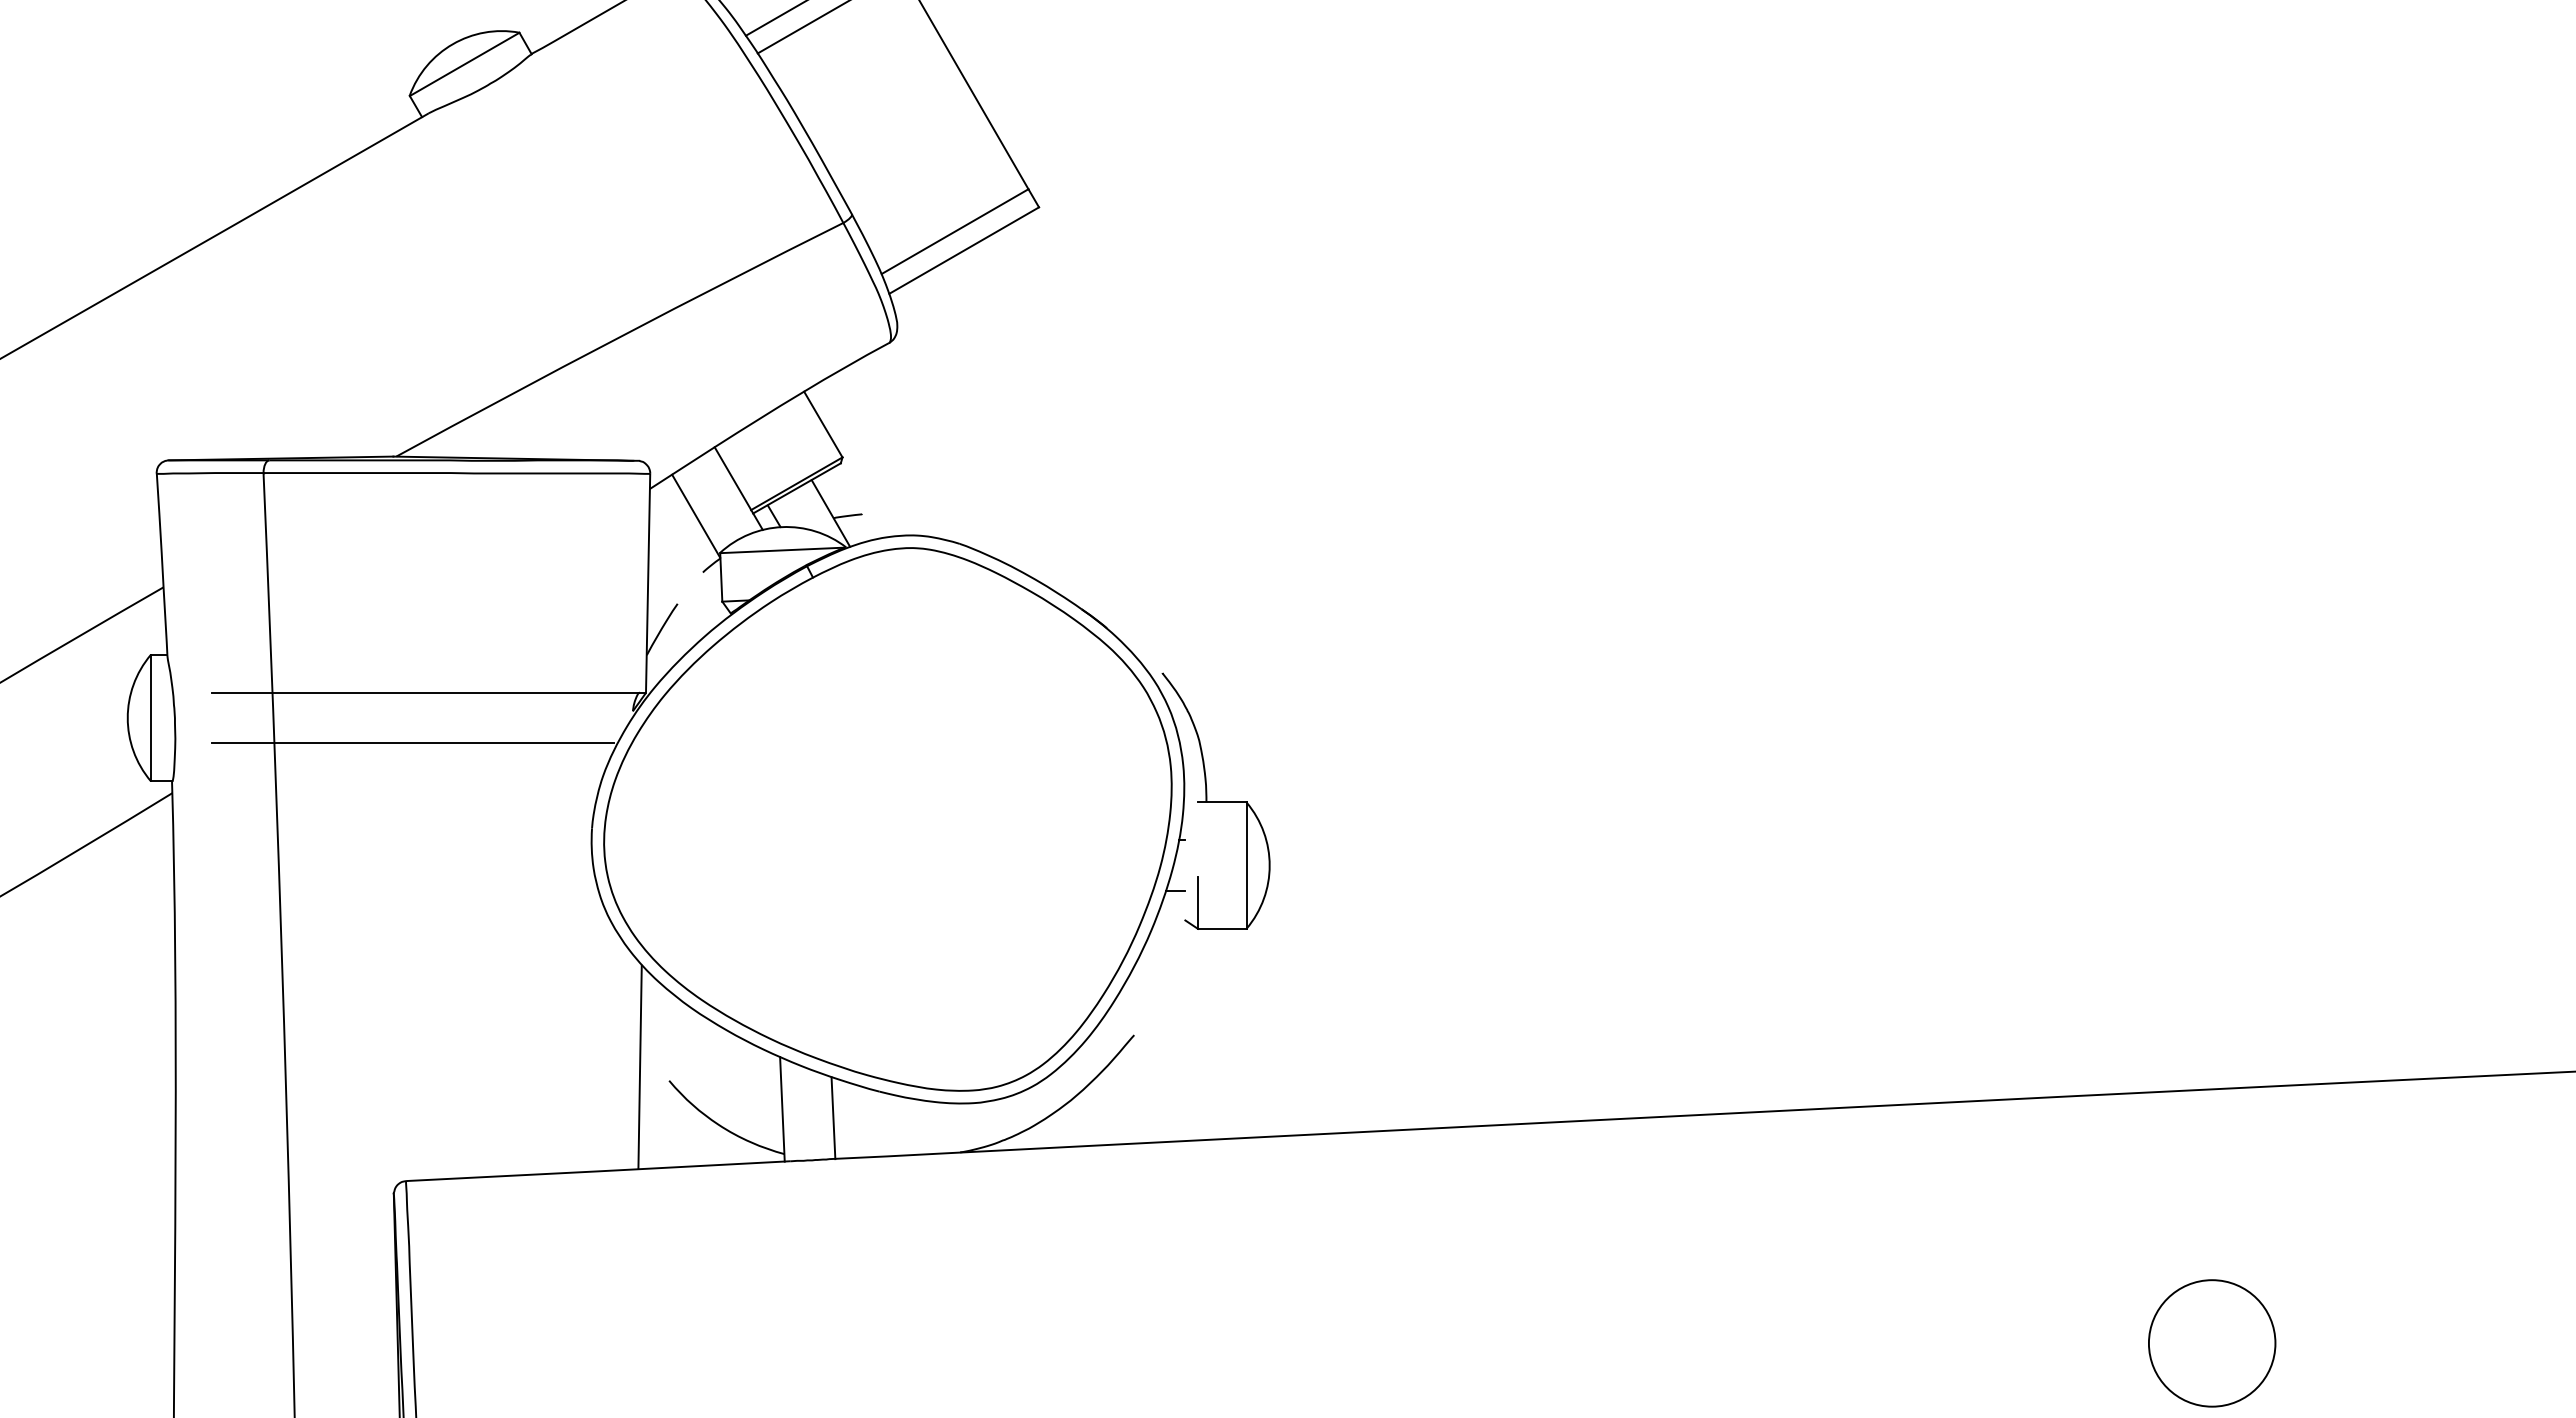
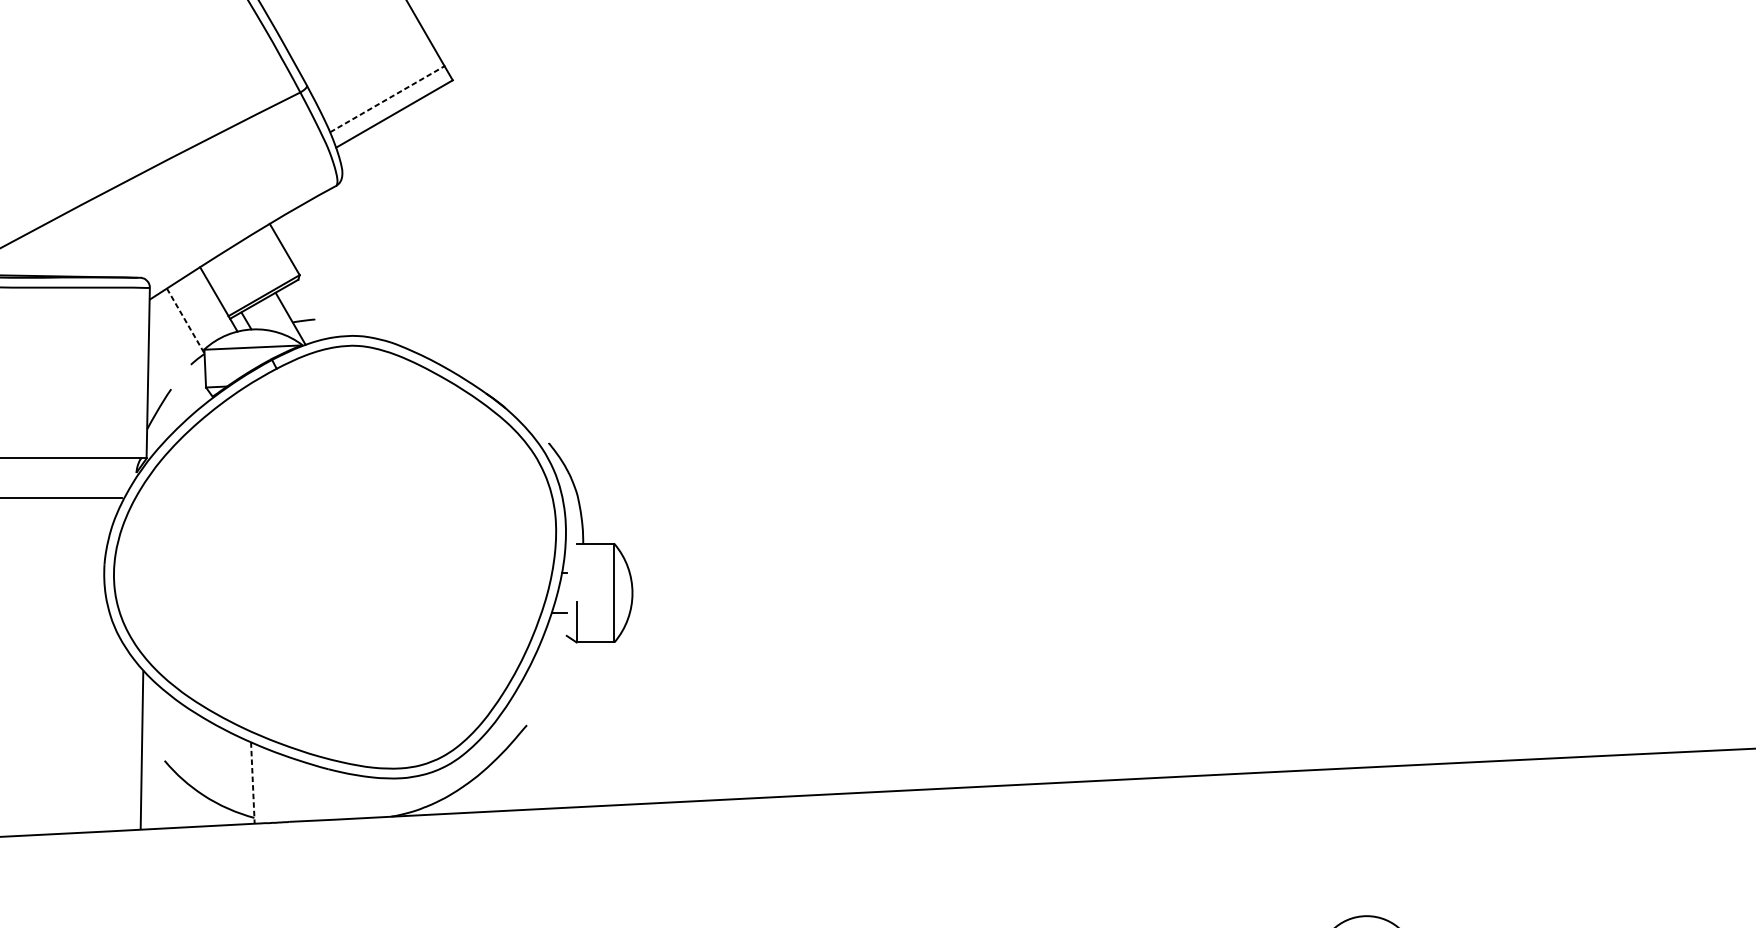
line: (955, 231) -> (387, 99), solid -> dashed
line: (696, 516) -> (185, 321), solid -> dashed
line: (782, 1109) -> (252, 783), solid -> dashed
line: (833, 1118) -> (292, 790), removed

